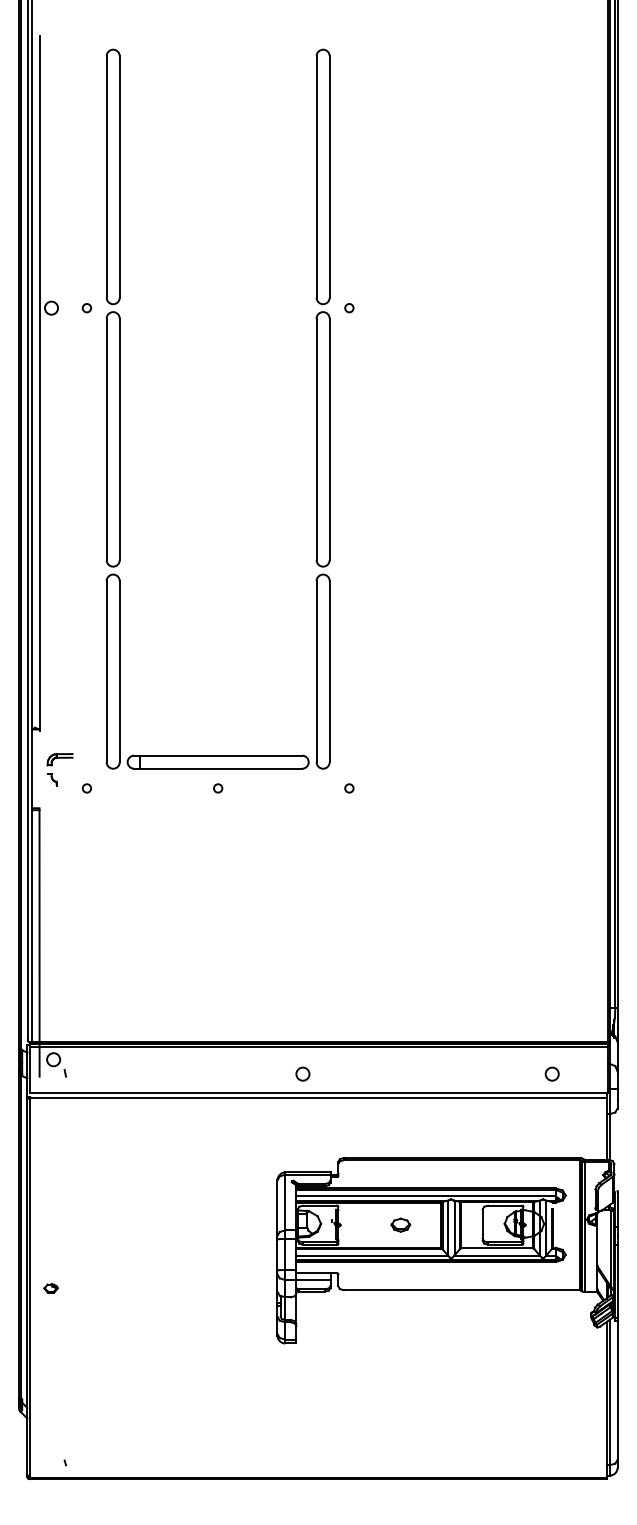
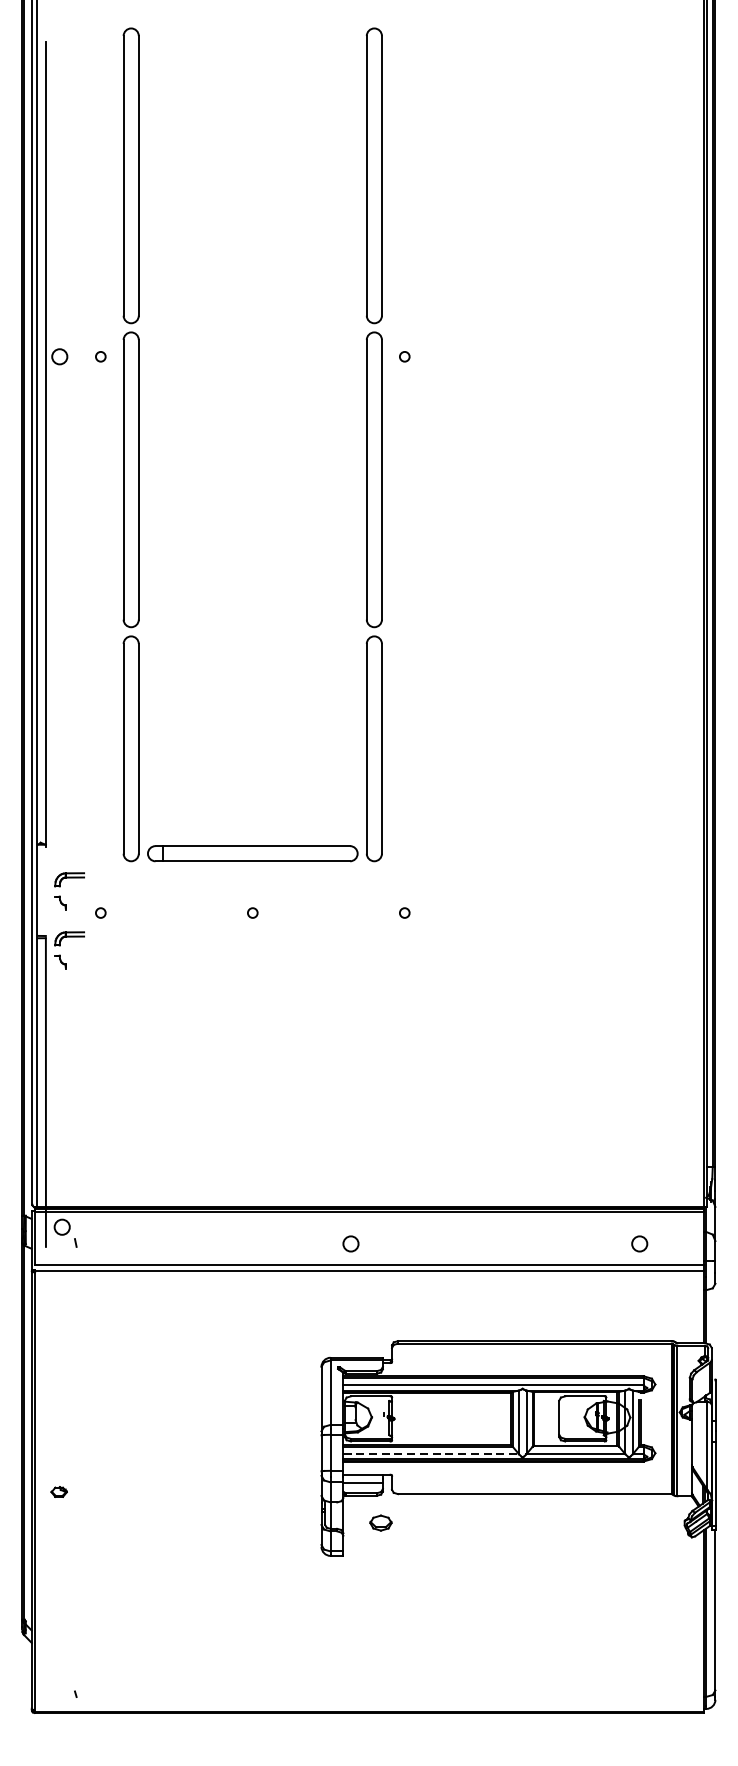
part: (120, 408) -> (139, 444), moved
part: (52, 817) -> (60, 946), added
part: (400, 1224) -> (380, 1522), moved
line: (372, 1255) -> (431, 1453), solid -> dashed

